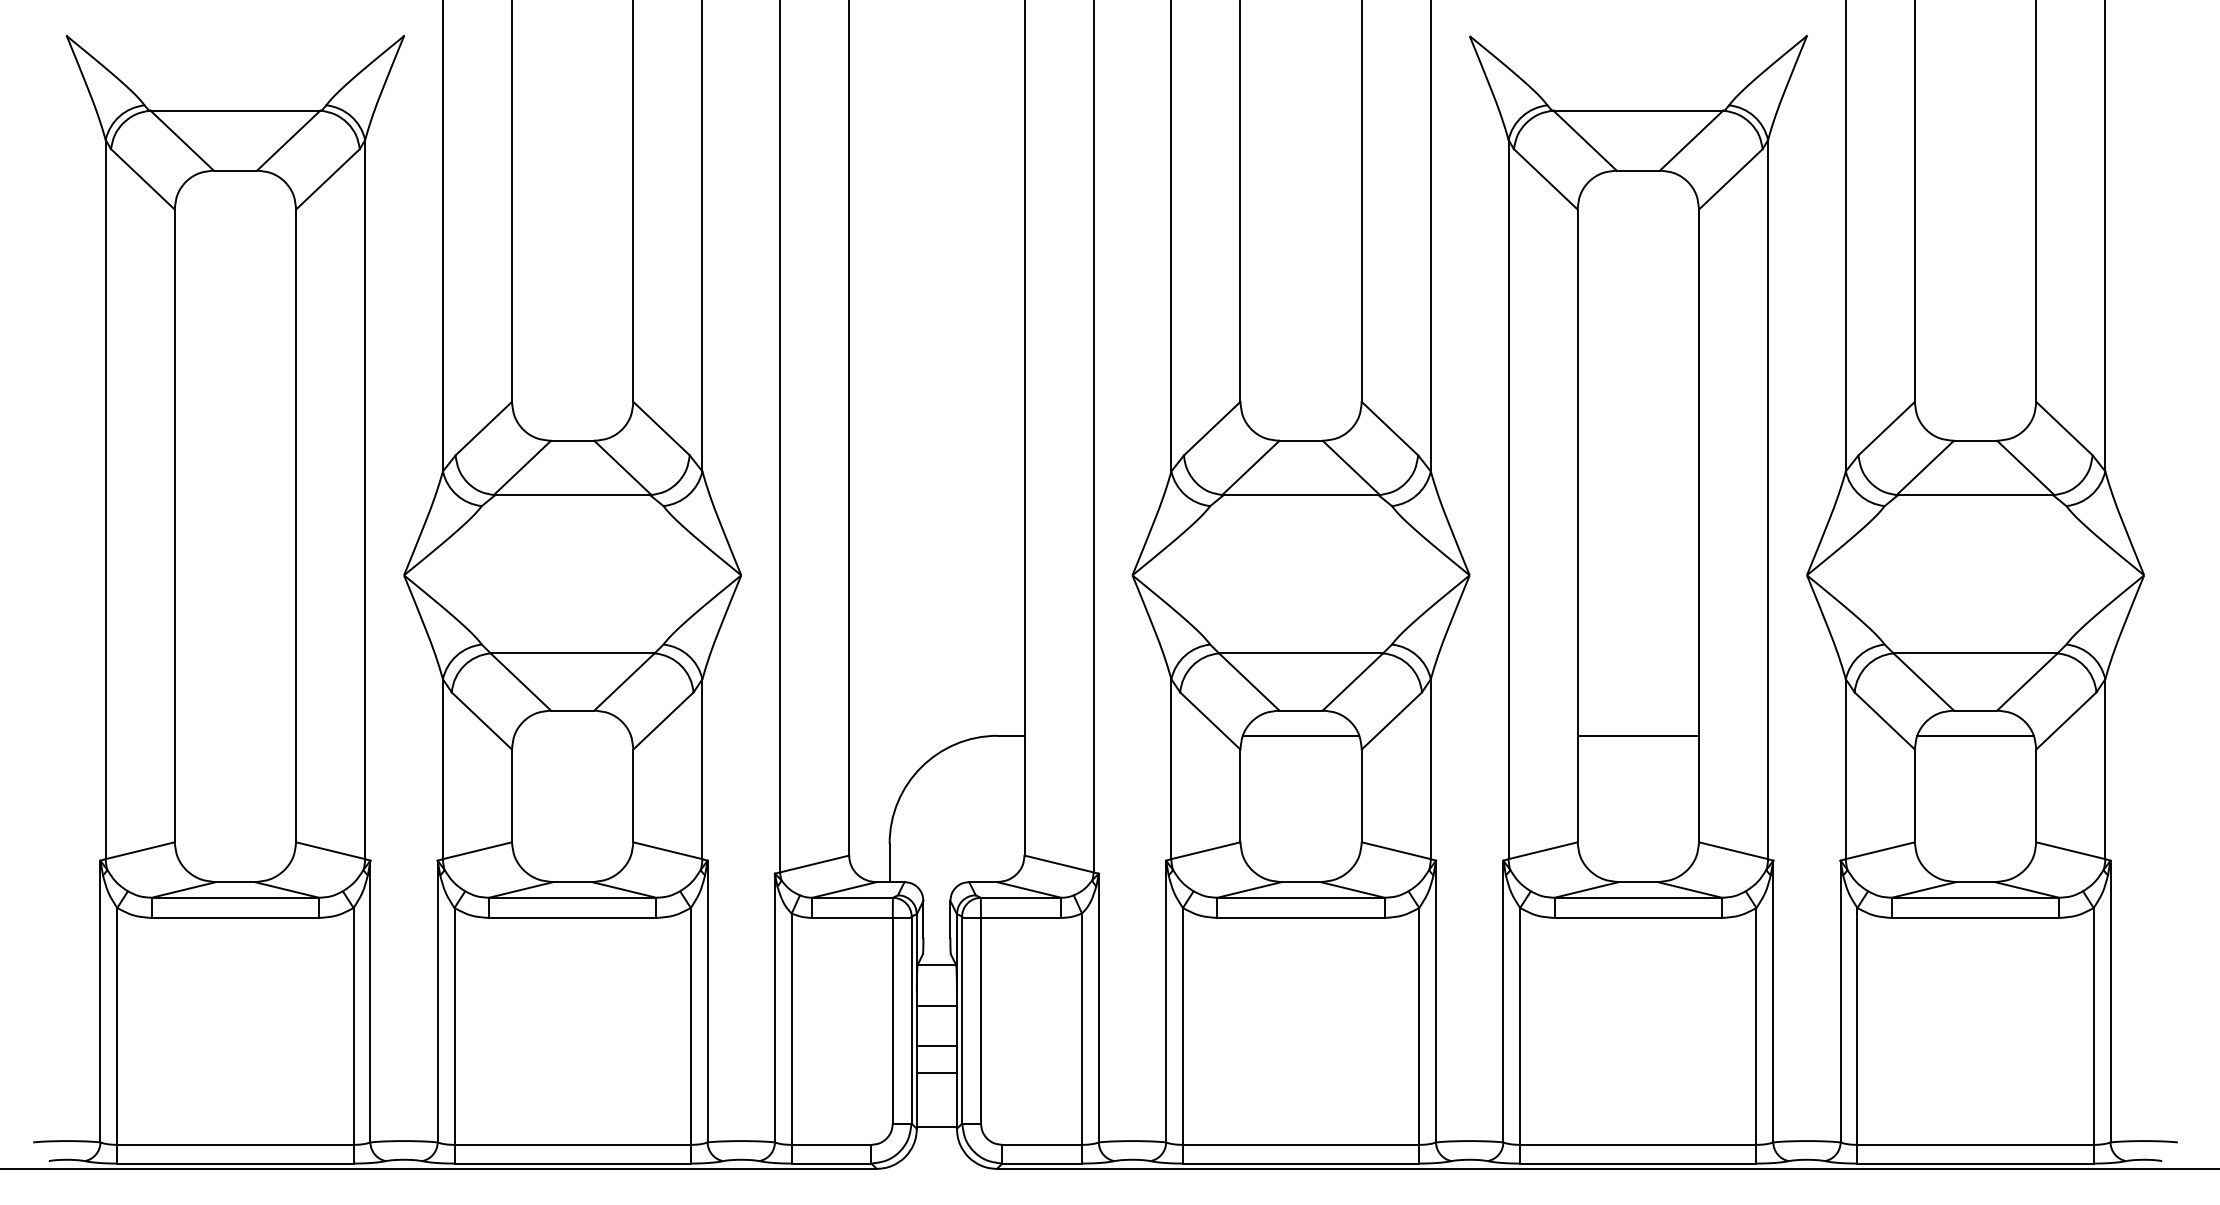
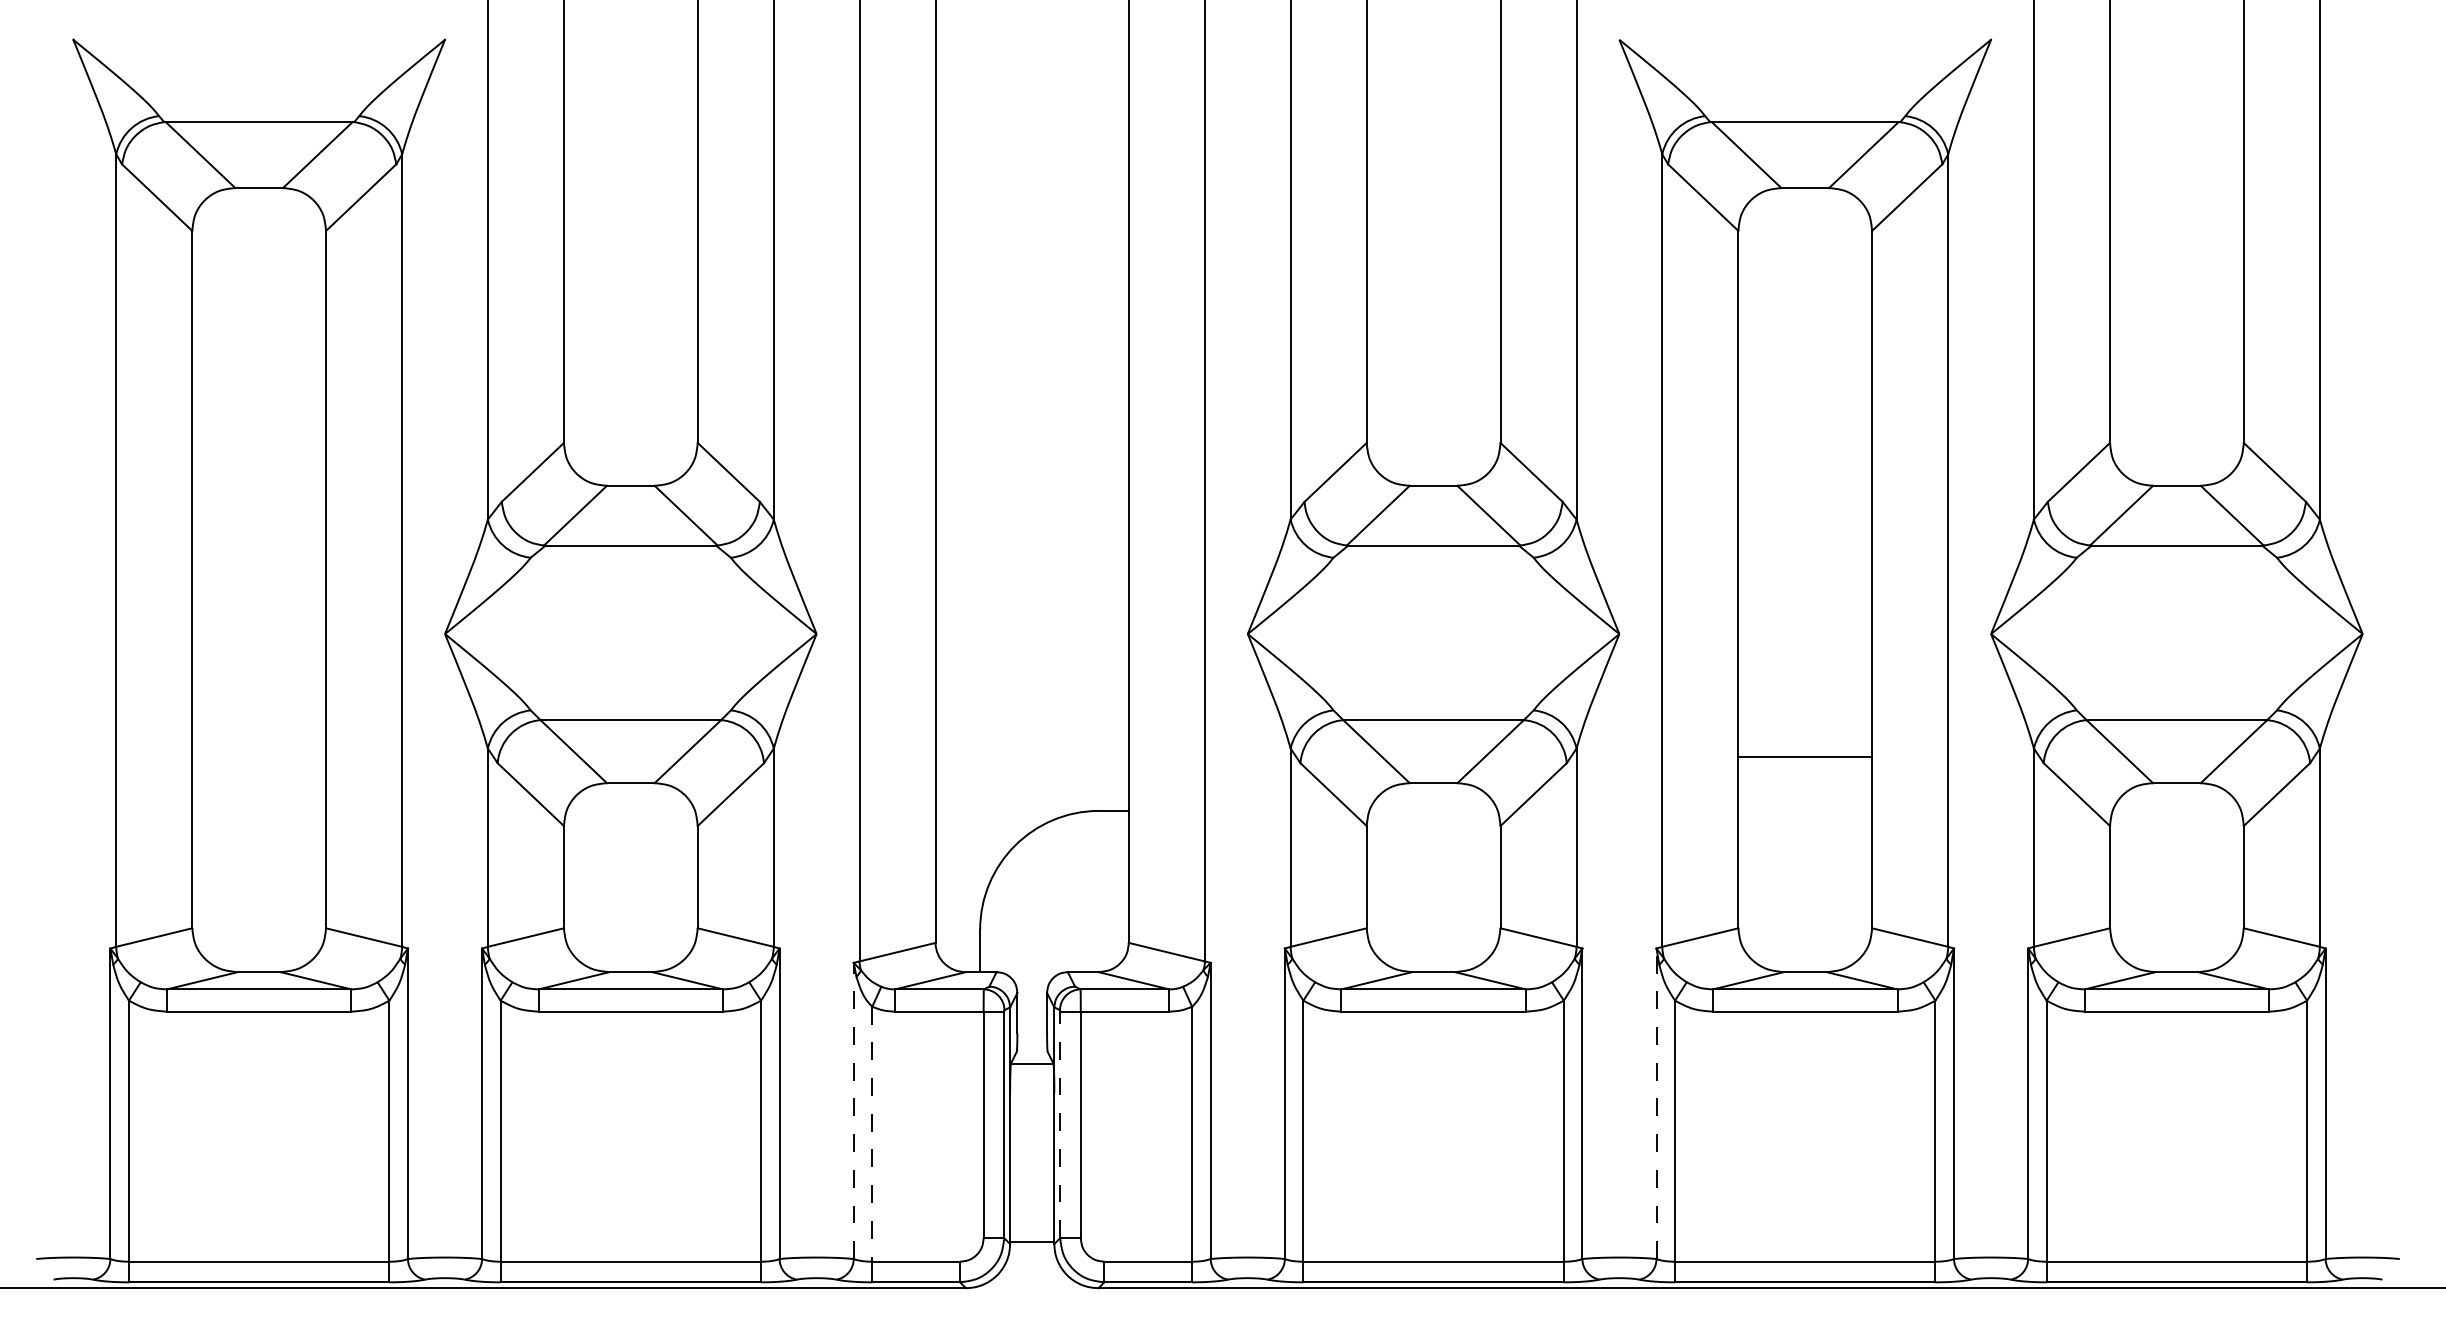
line: (1301, 735) -> (1433, 810), removed
line: (1638, 735) -> (1805, 756), moved
line: (1975, 735) -> (2176, 810), removed
line: (1503, 1001) -> (1656, 1103), solid -> dashed
line: (937, 1005) -> (1032, 1108), removed
line: (774, 1007) -> (853, 1110), solid -> dashed
line: (962, 1020) -> (1060, 1124), solid -> dashed
line: (791, 1029) -> (872, 1134), solid -> dashed
line: (937, 1045) -> (1032, 1152), removed
line: (937, 1072) -> (1032, 1182), removed

